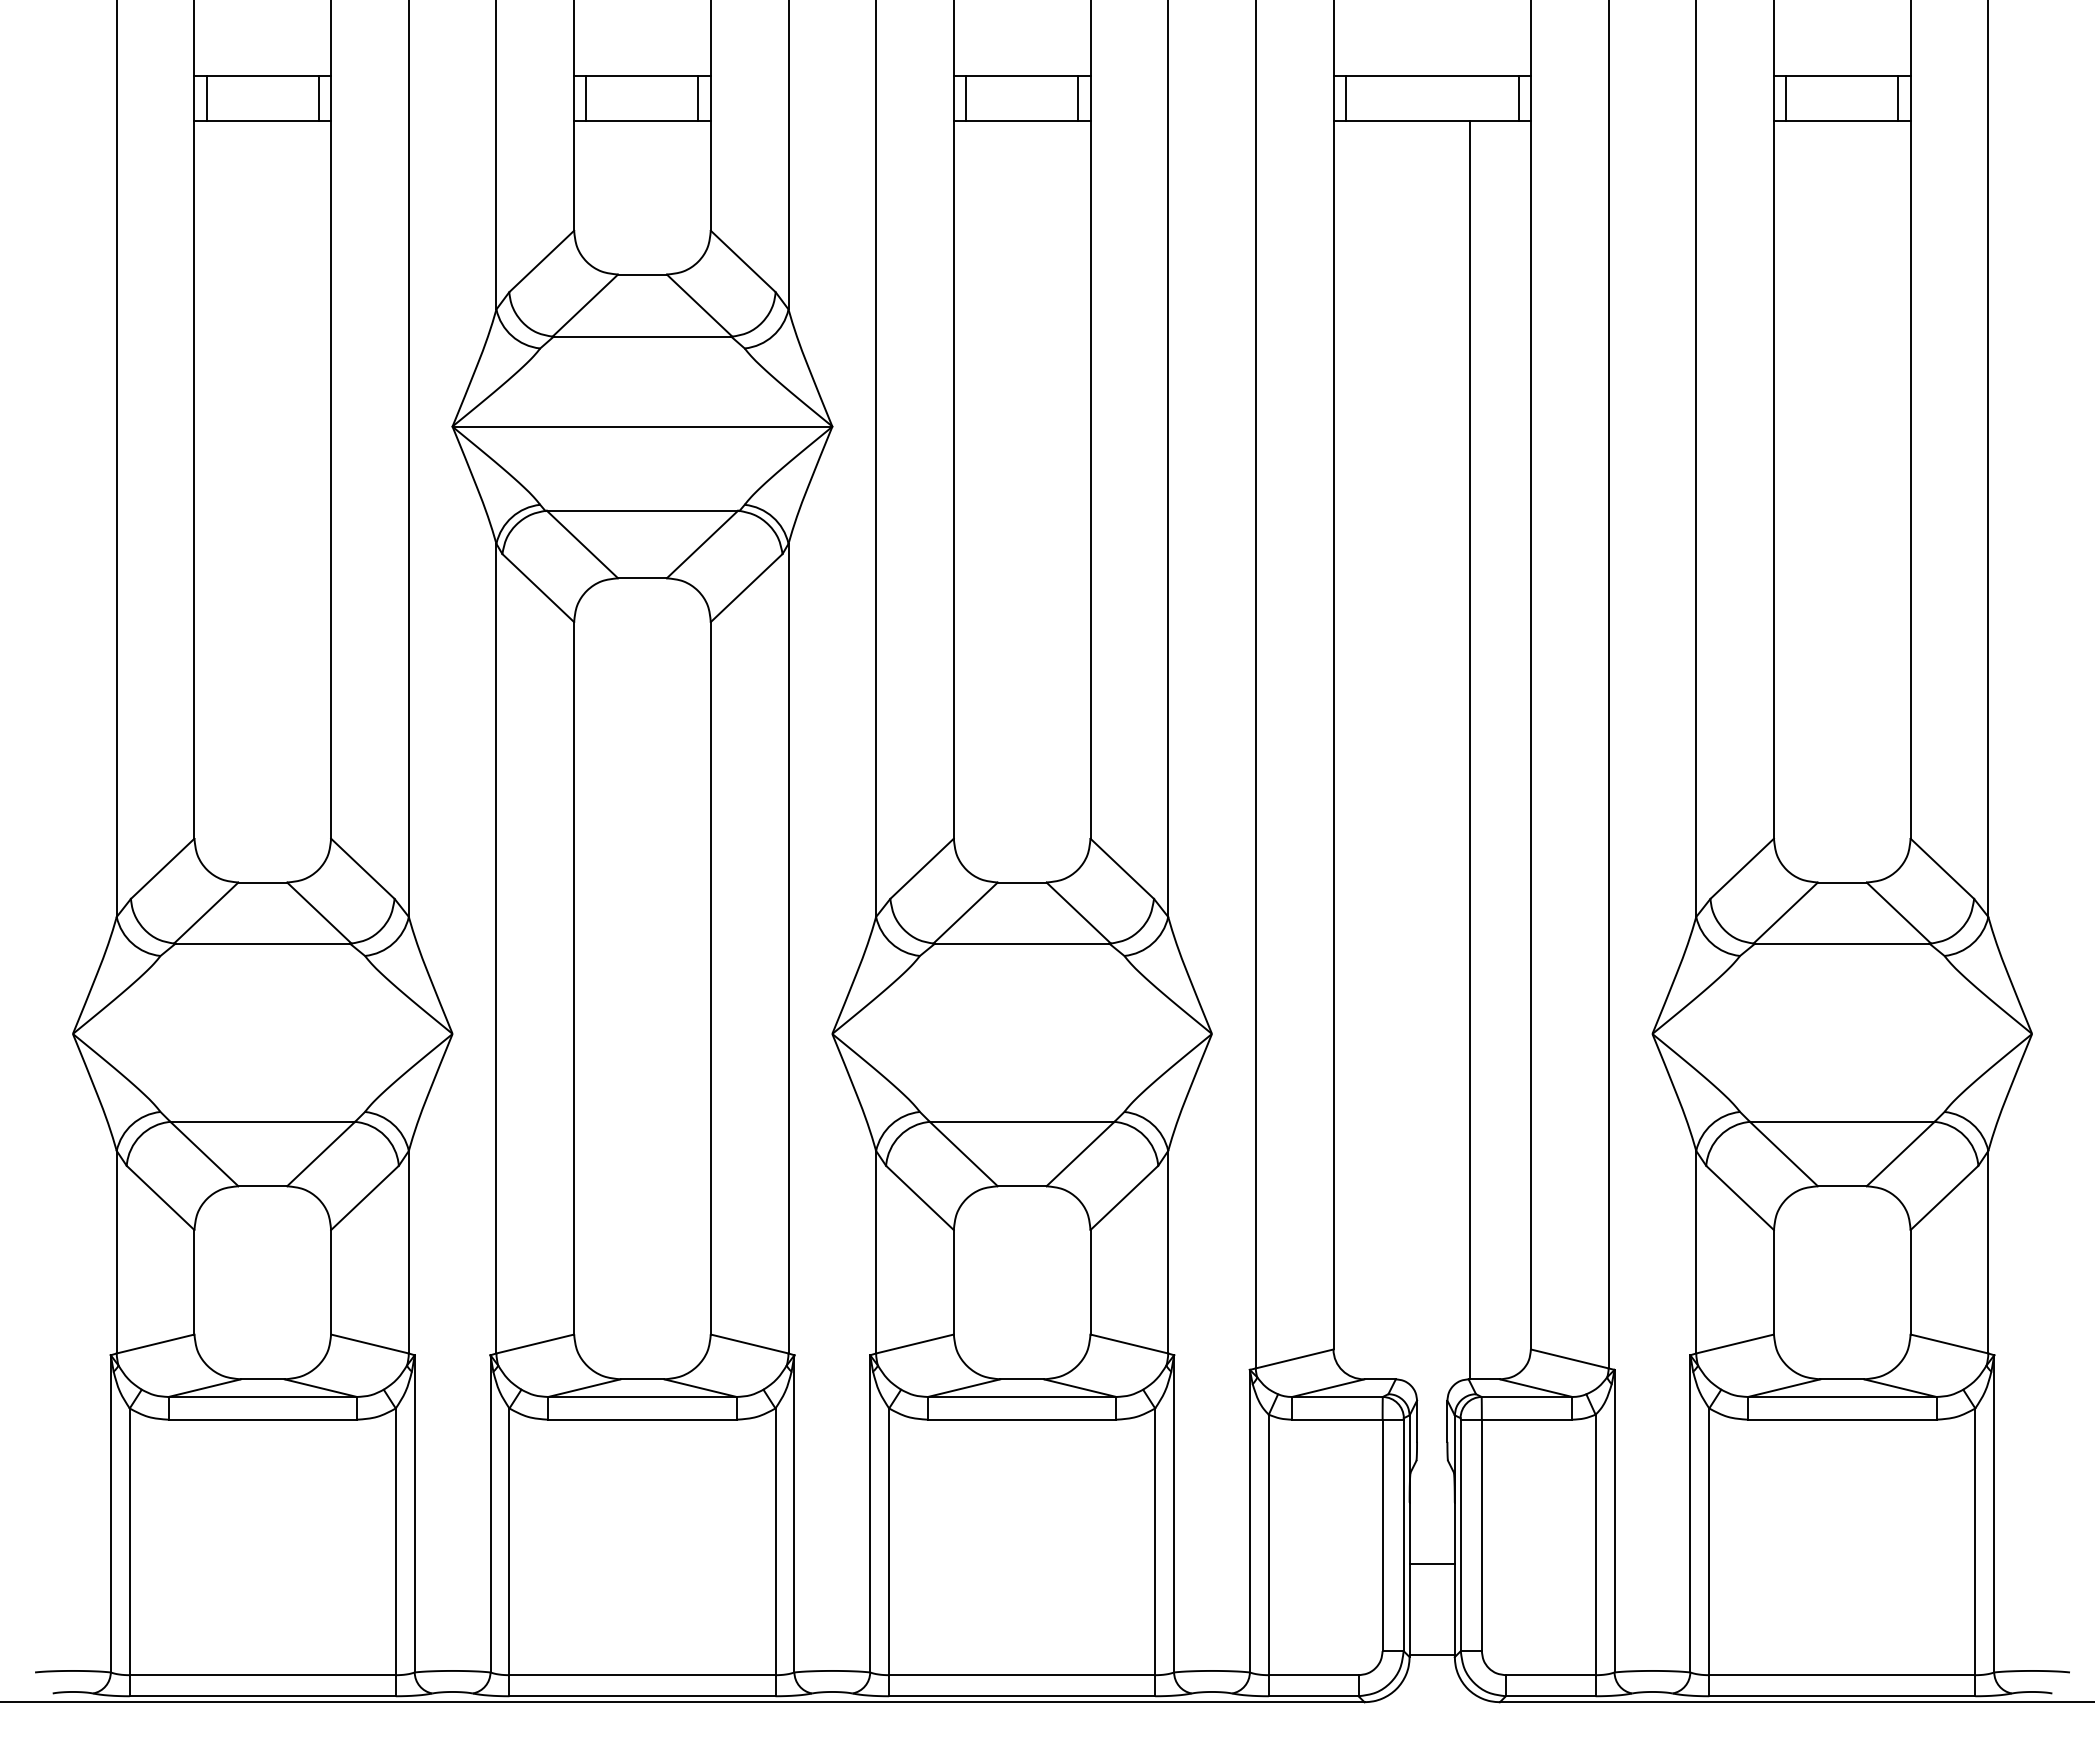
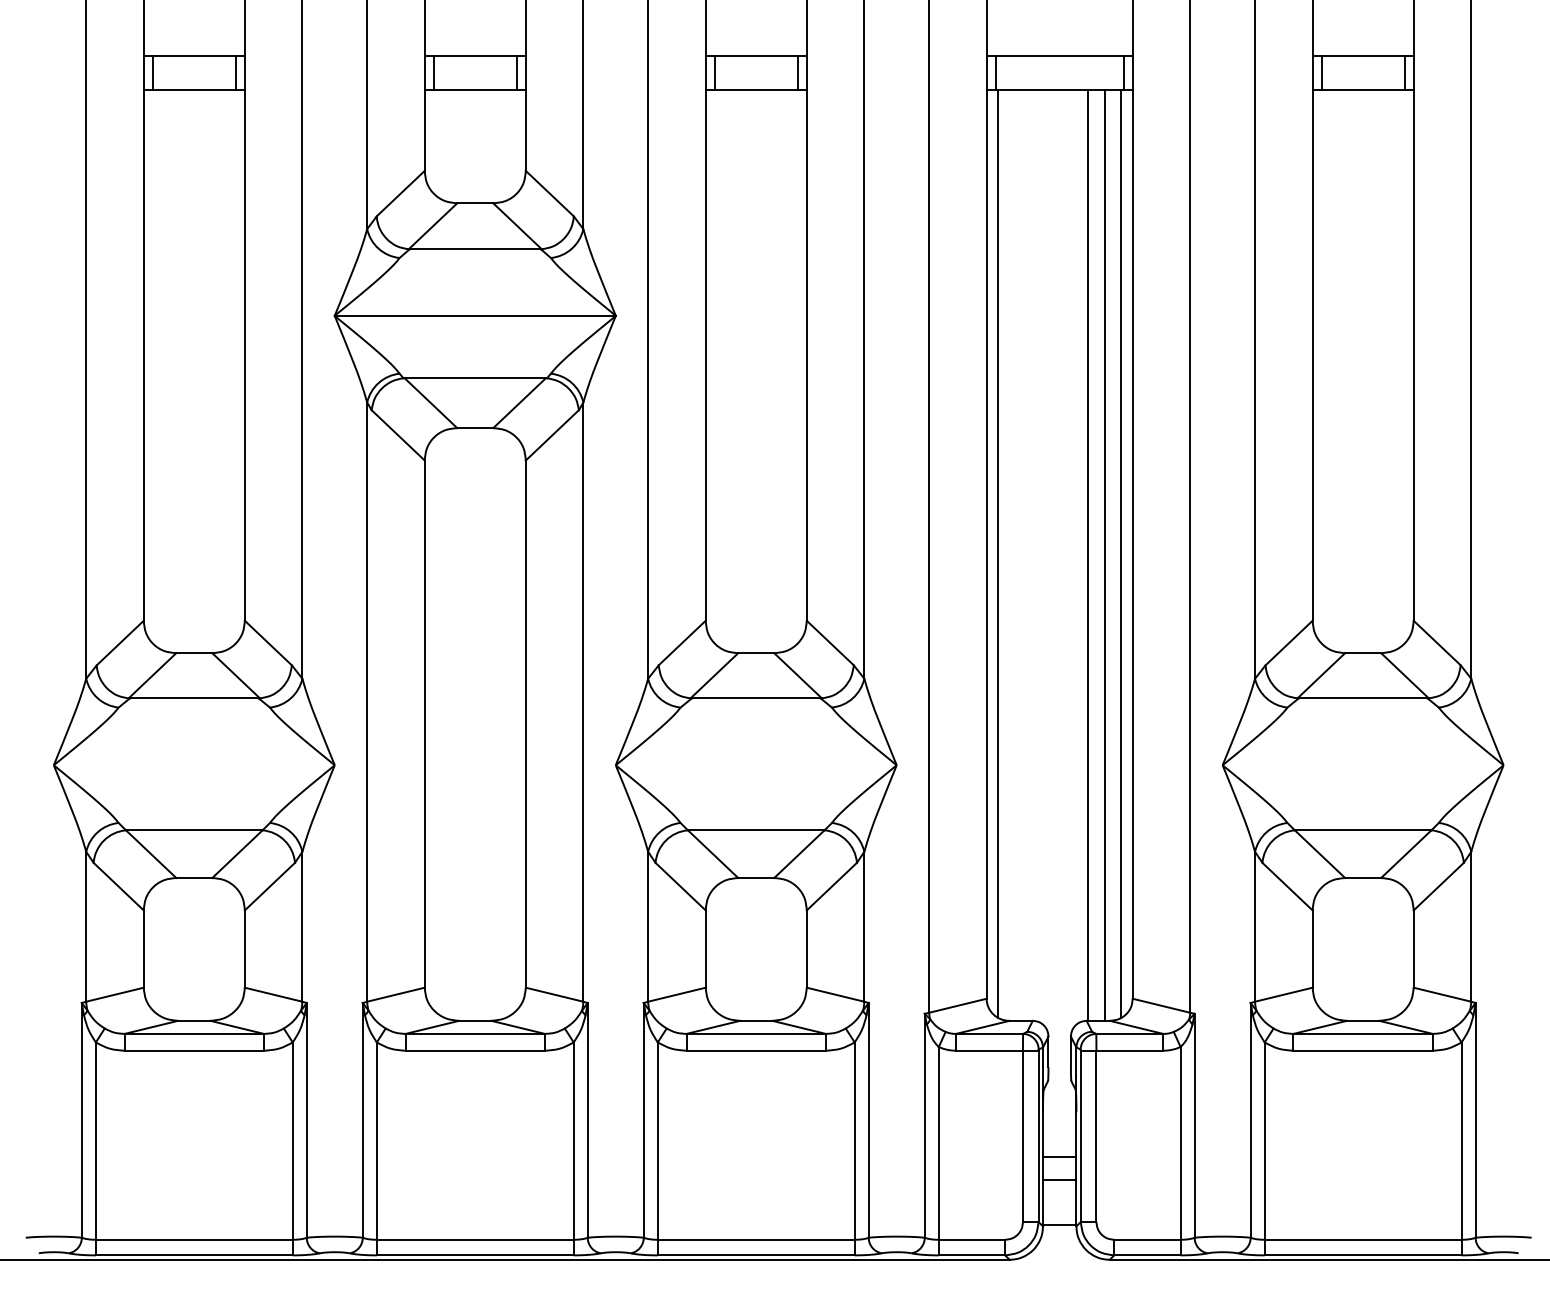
line: (1348, 748) -> (997, 554), added
line: (1515, 748) -> (1121, 554), added
line: (1492, 750) -> (1104, 555), added
line: (1431, 1594) -> (1059, 1180), added

